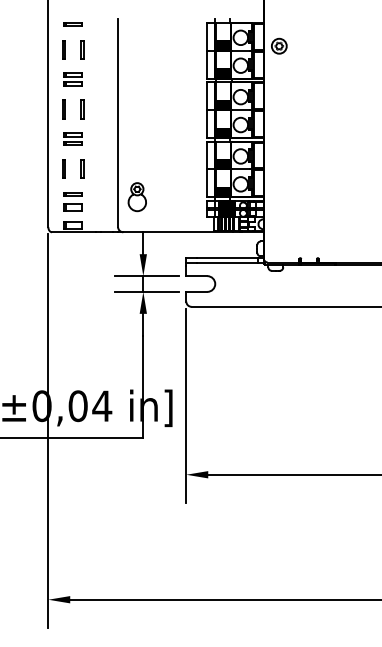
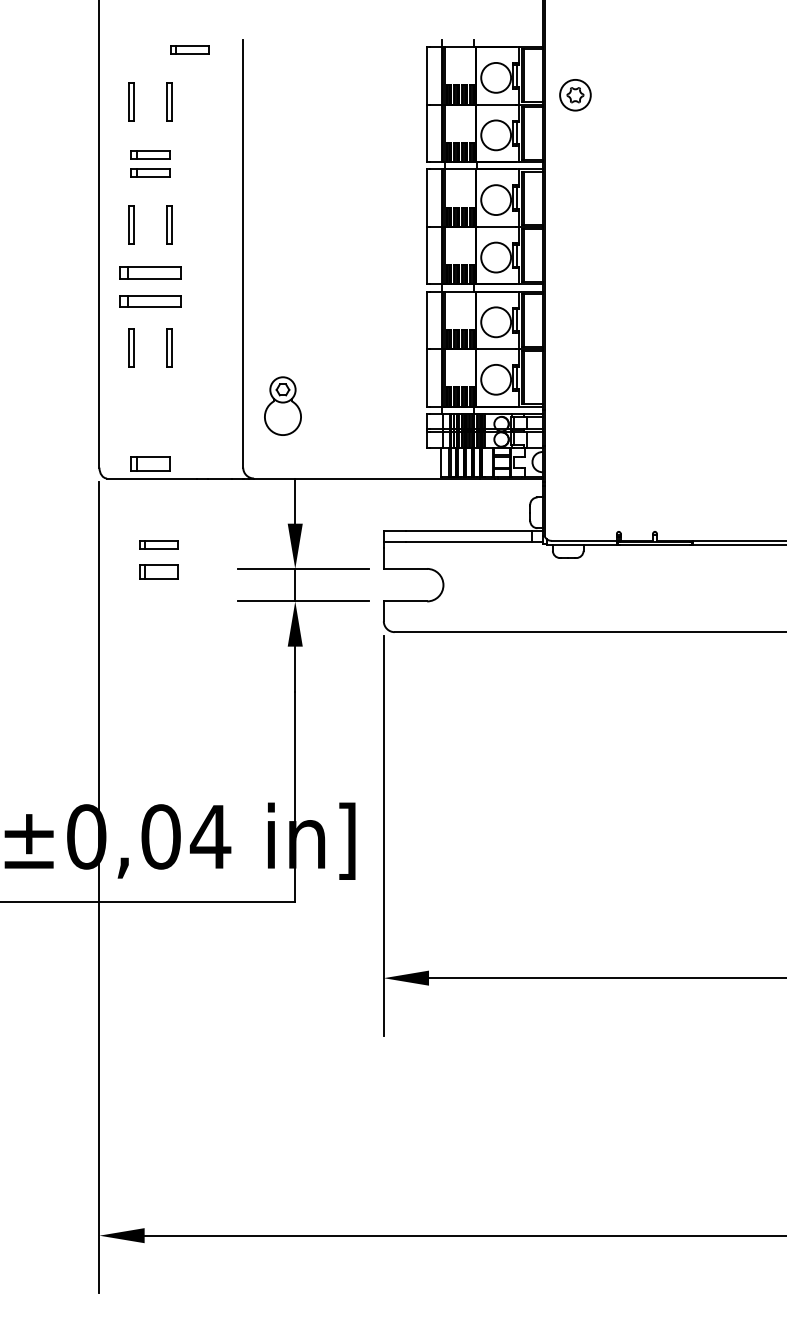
line: (72, 23) -> (188, 48), moved
part: (72, 138) -> (149, 285), size x1.6
part: (72, 201) -> (157, 559), moved

